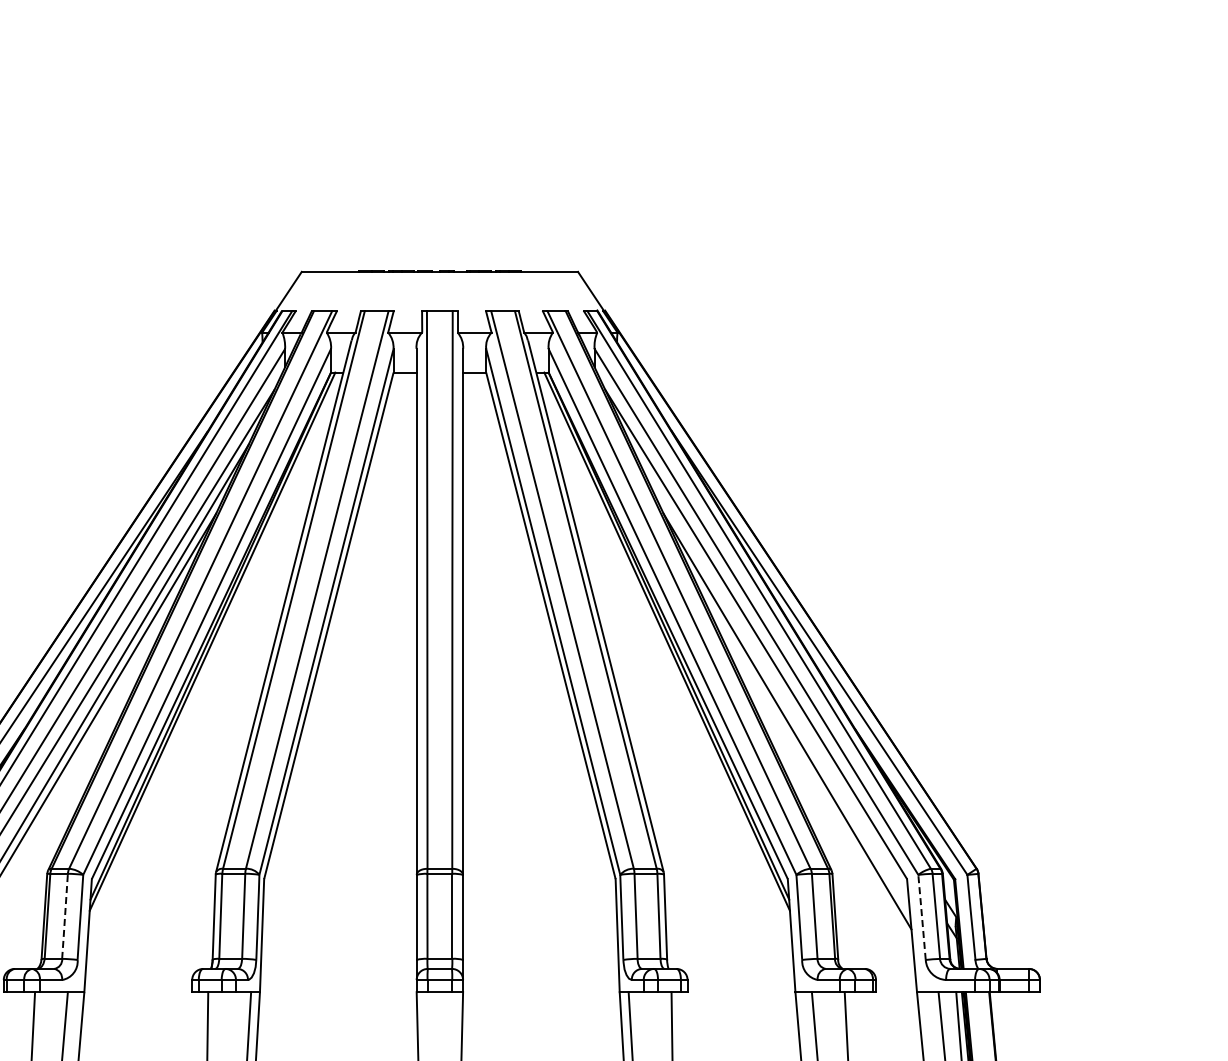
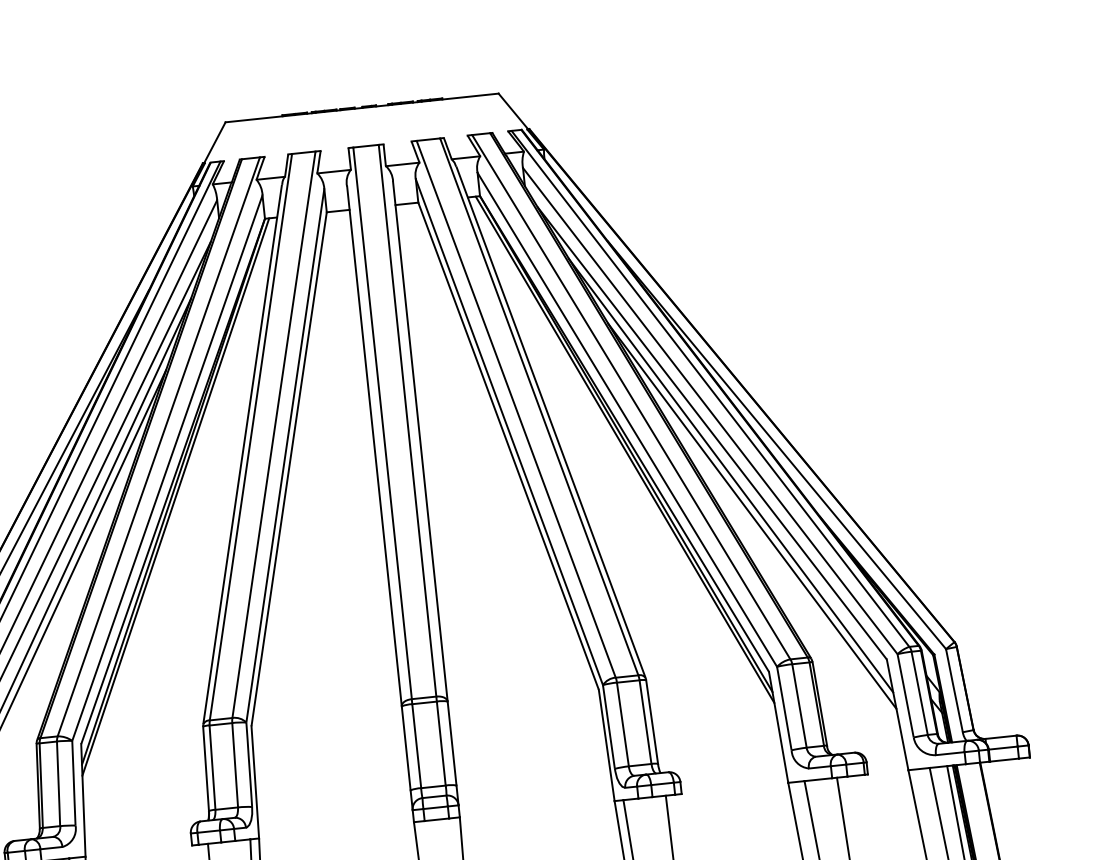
line: (769, 678) -> (730, 475), added
line: (922, 916) -> (905, 694), dashed -> solid
line: (65, 917) -> (59, 784), dashed -> solid

